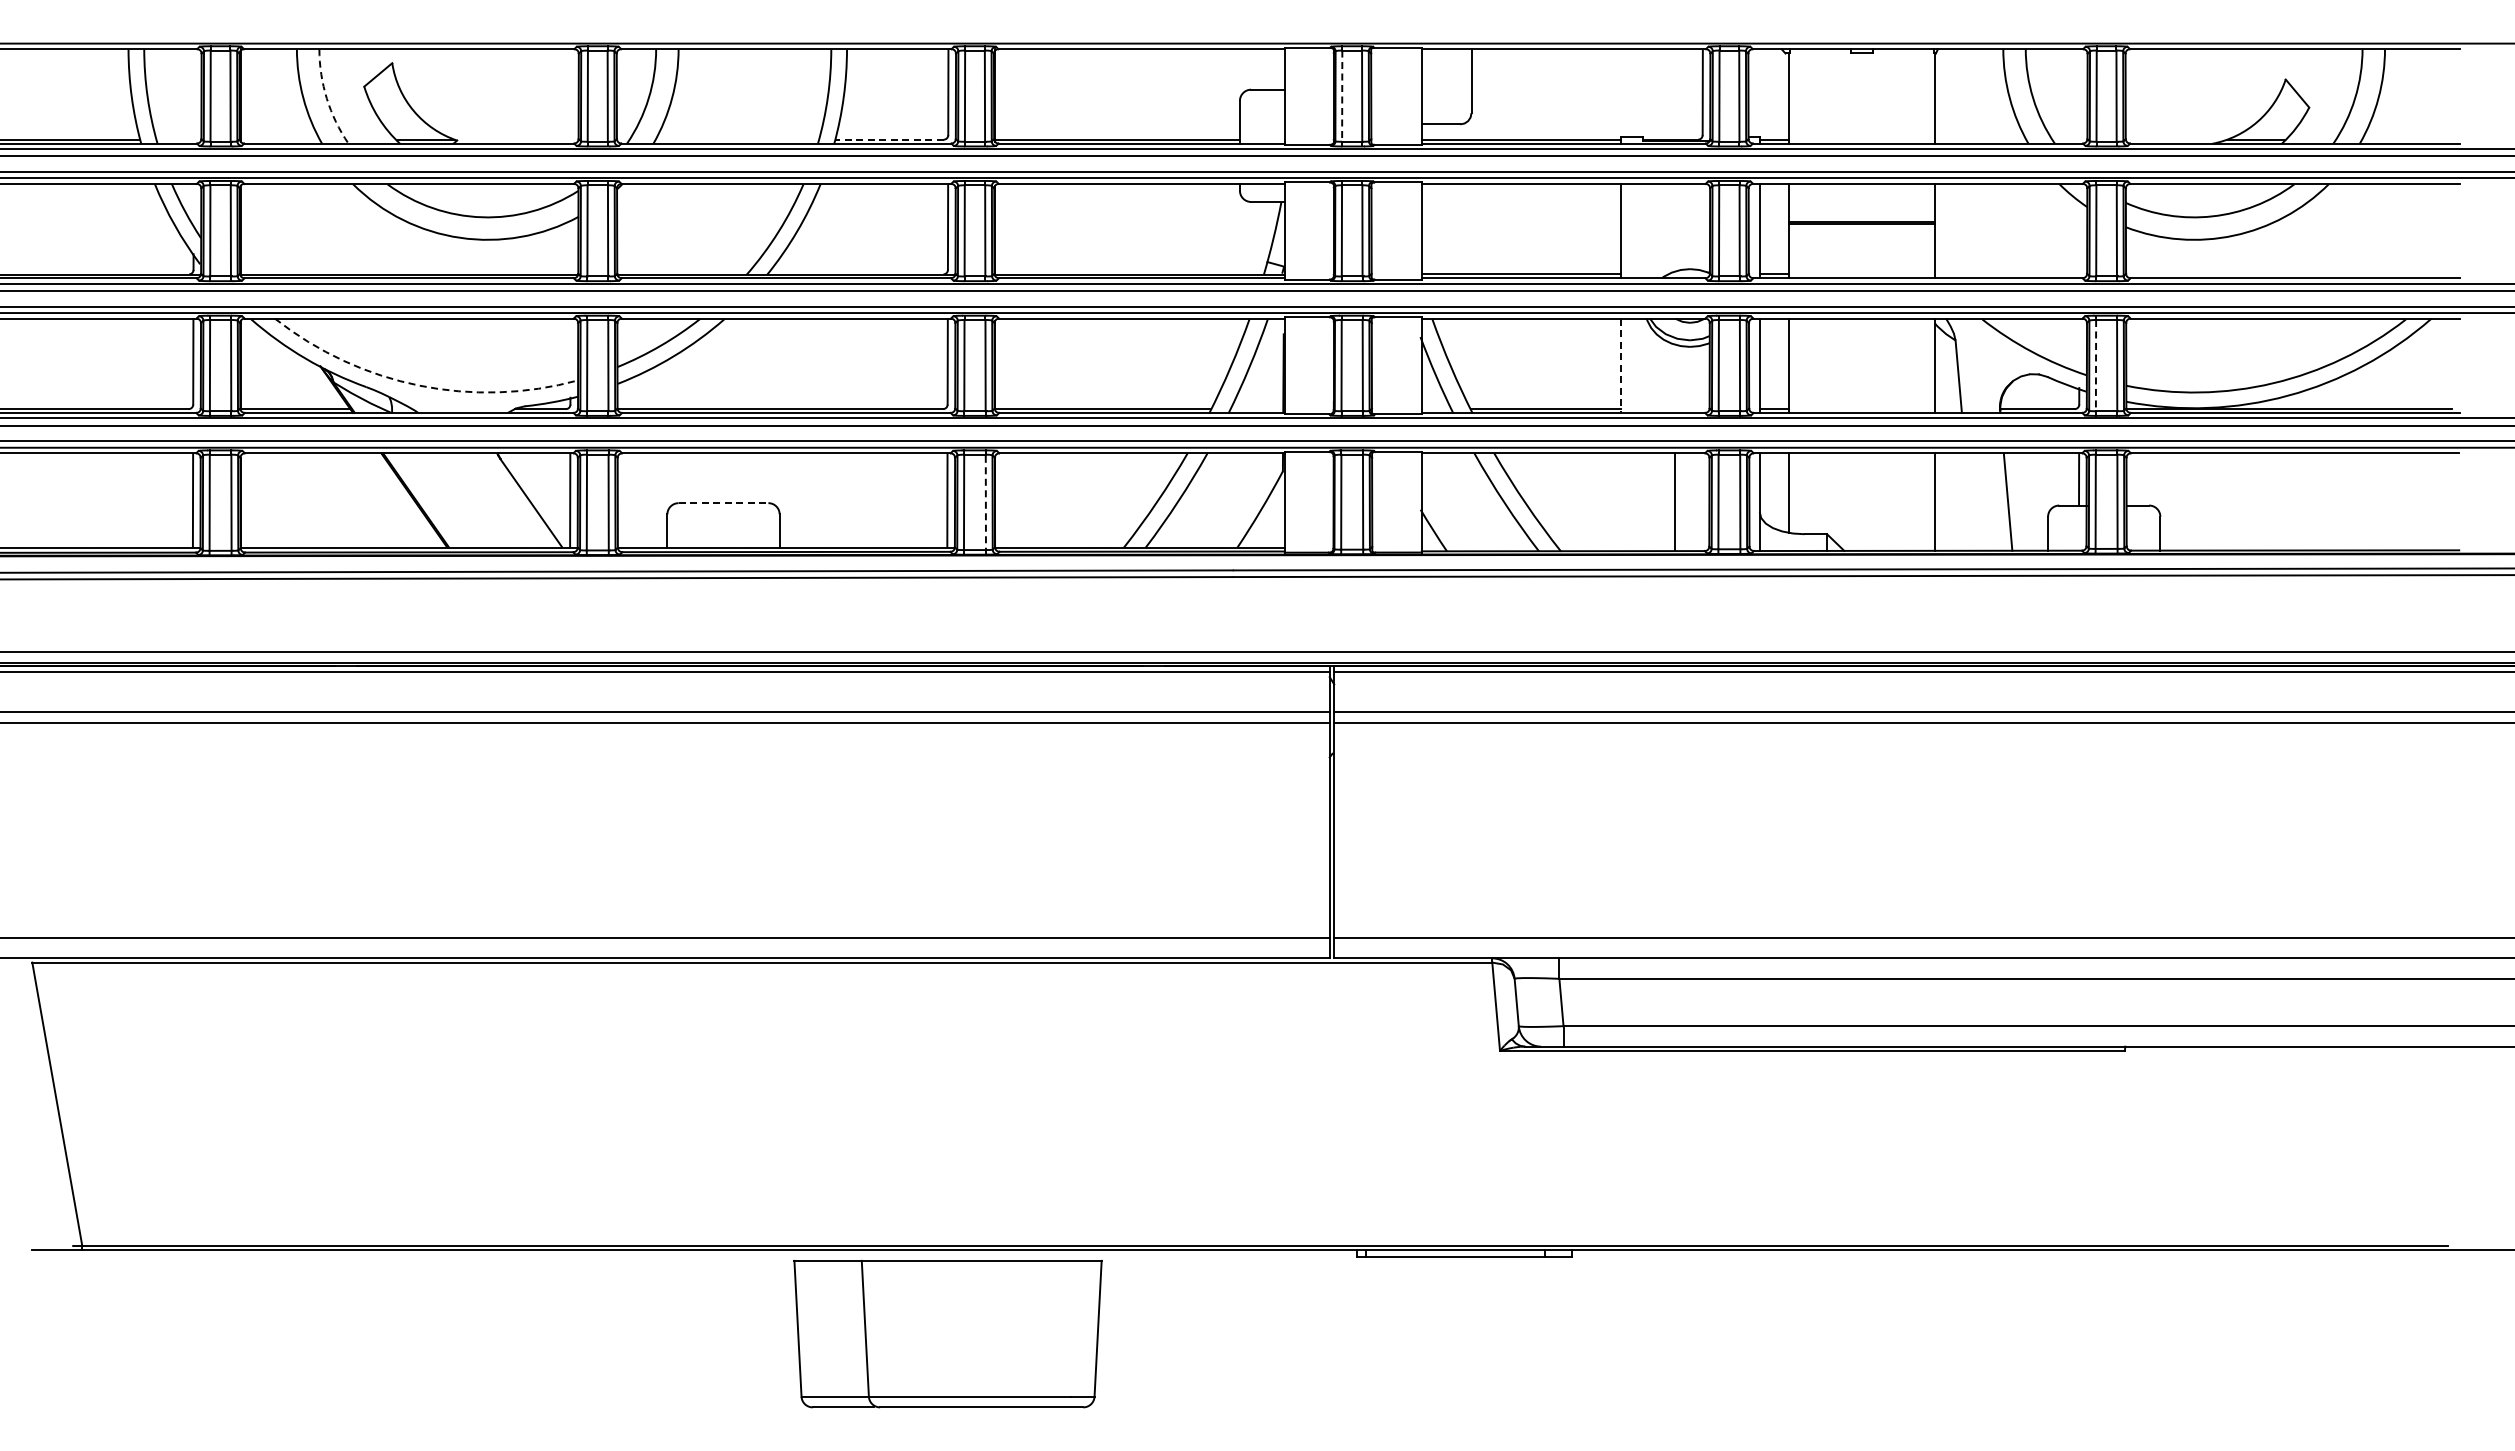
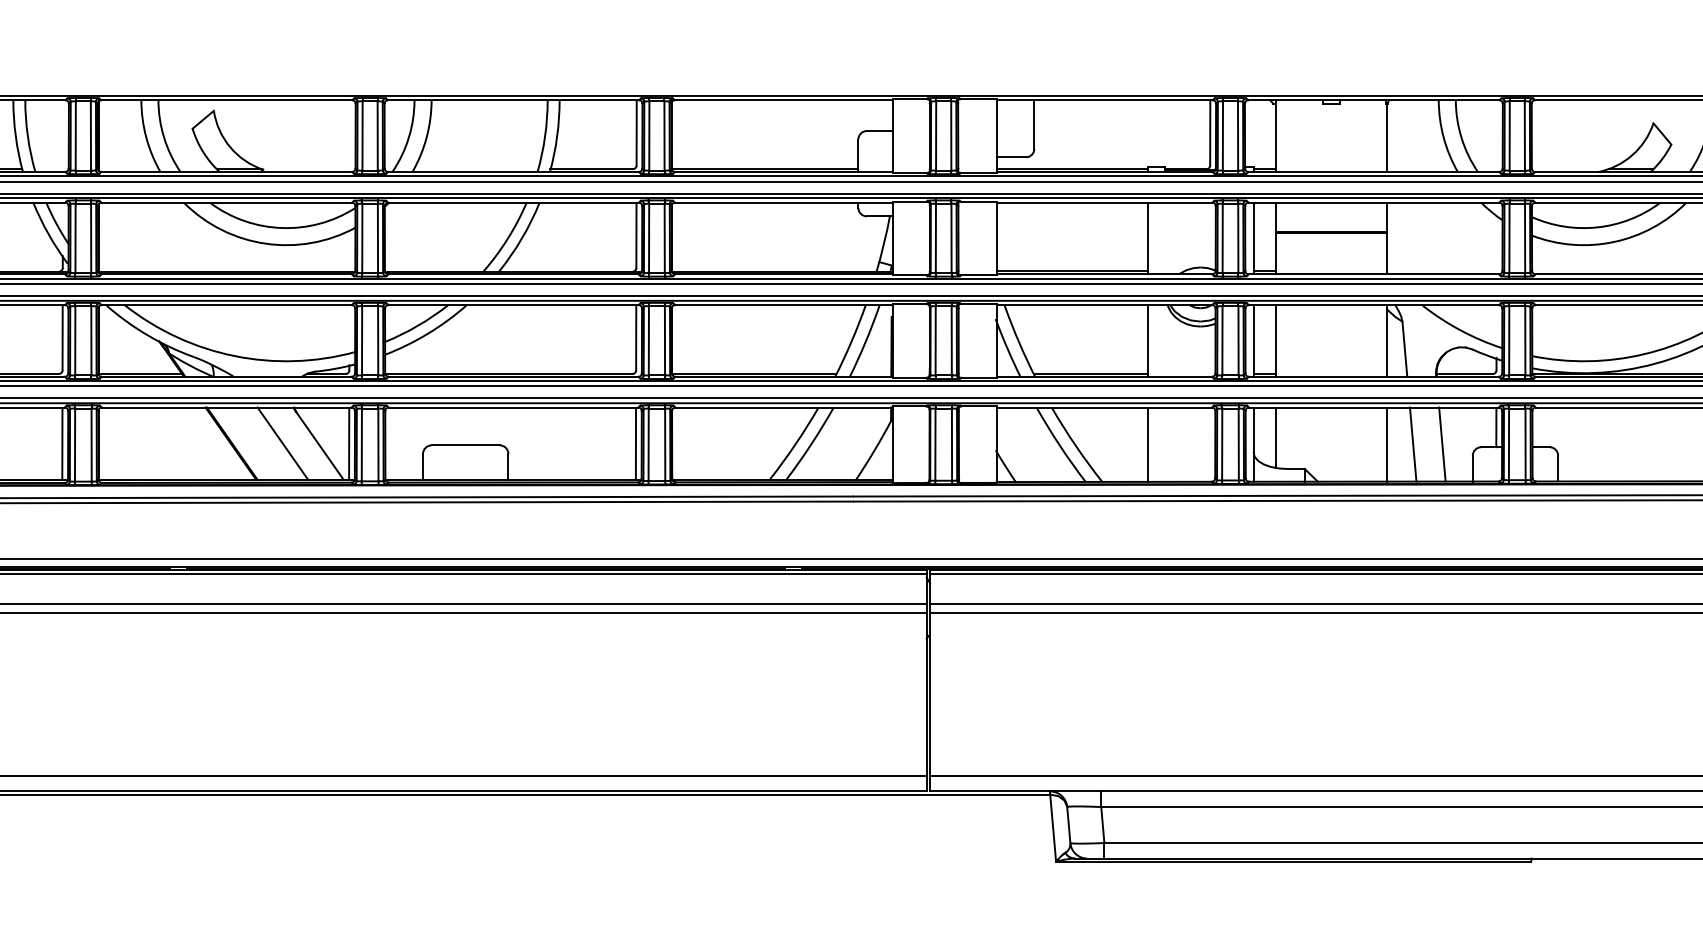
line: (1342, 96) -> (936, 136), dashed -> solid
arc: (326, 98) -> (163, 137), dashed -> solid
line: (889, 139) -> (591, 168), dashed -> solid
line: (2096, 365) -> (1509, 340), dashed -> solid
line: (1620, 366) -> (1147, 341), dashed -> solid
arc: (419, 385) -> (234, 355), dashed -> solid
line: (482, 500) -> (282, 443), added
line: (1969, 501) -> (1413, 444), added
line: (1674, 502) -> (1147, 444), moved
line: (723, 503) -> (465, 445), dashed -> solid
line: (985, 504) -> (664, 446), dashed -> solid

